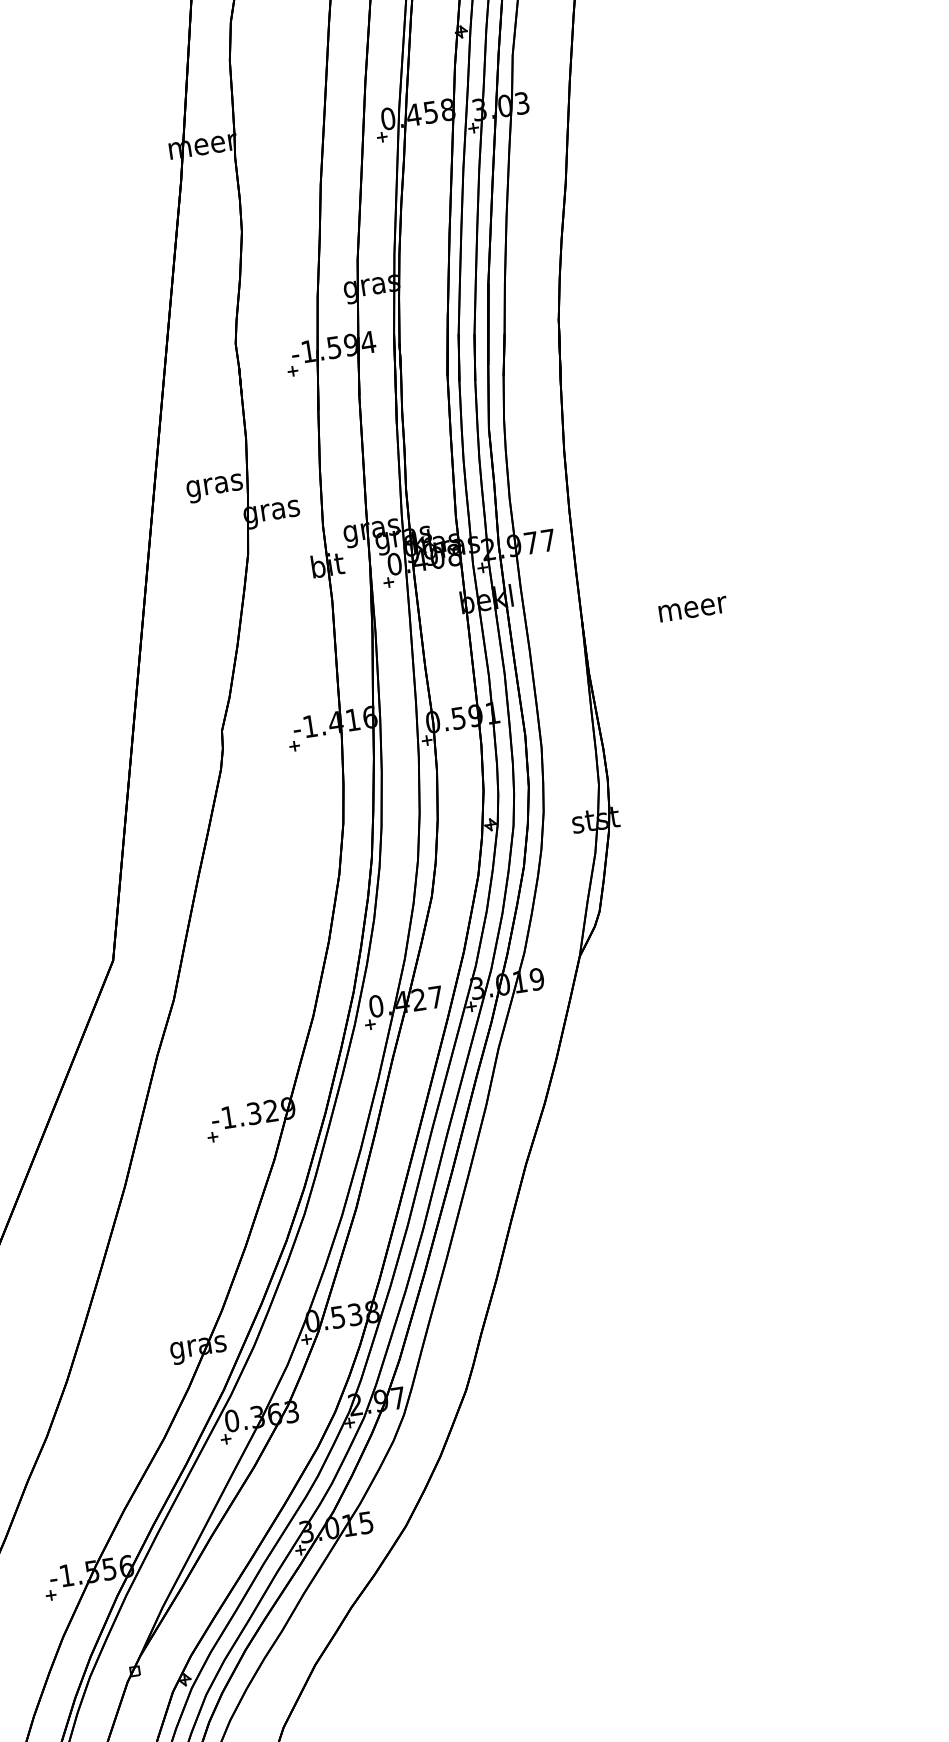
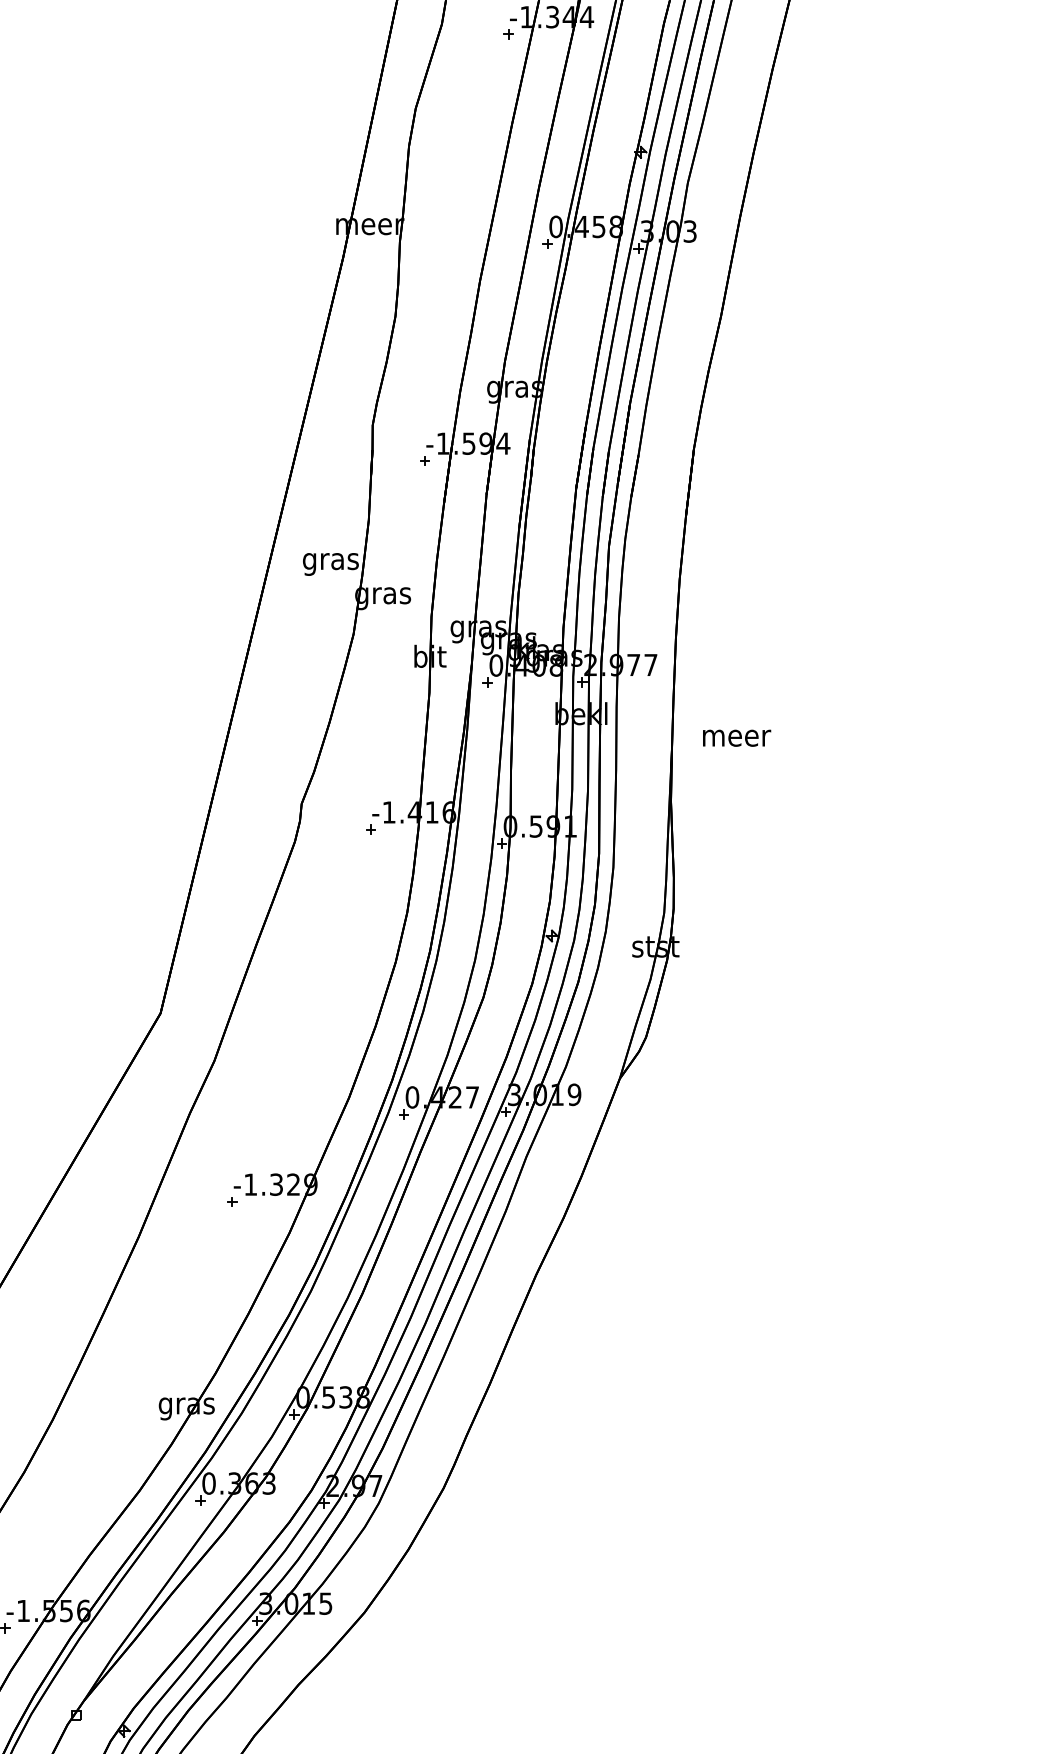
text: (693, 608) -> (737, 737), moved

